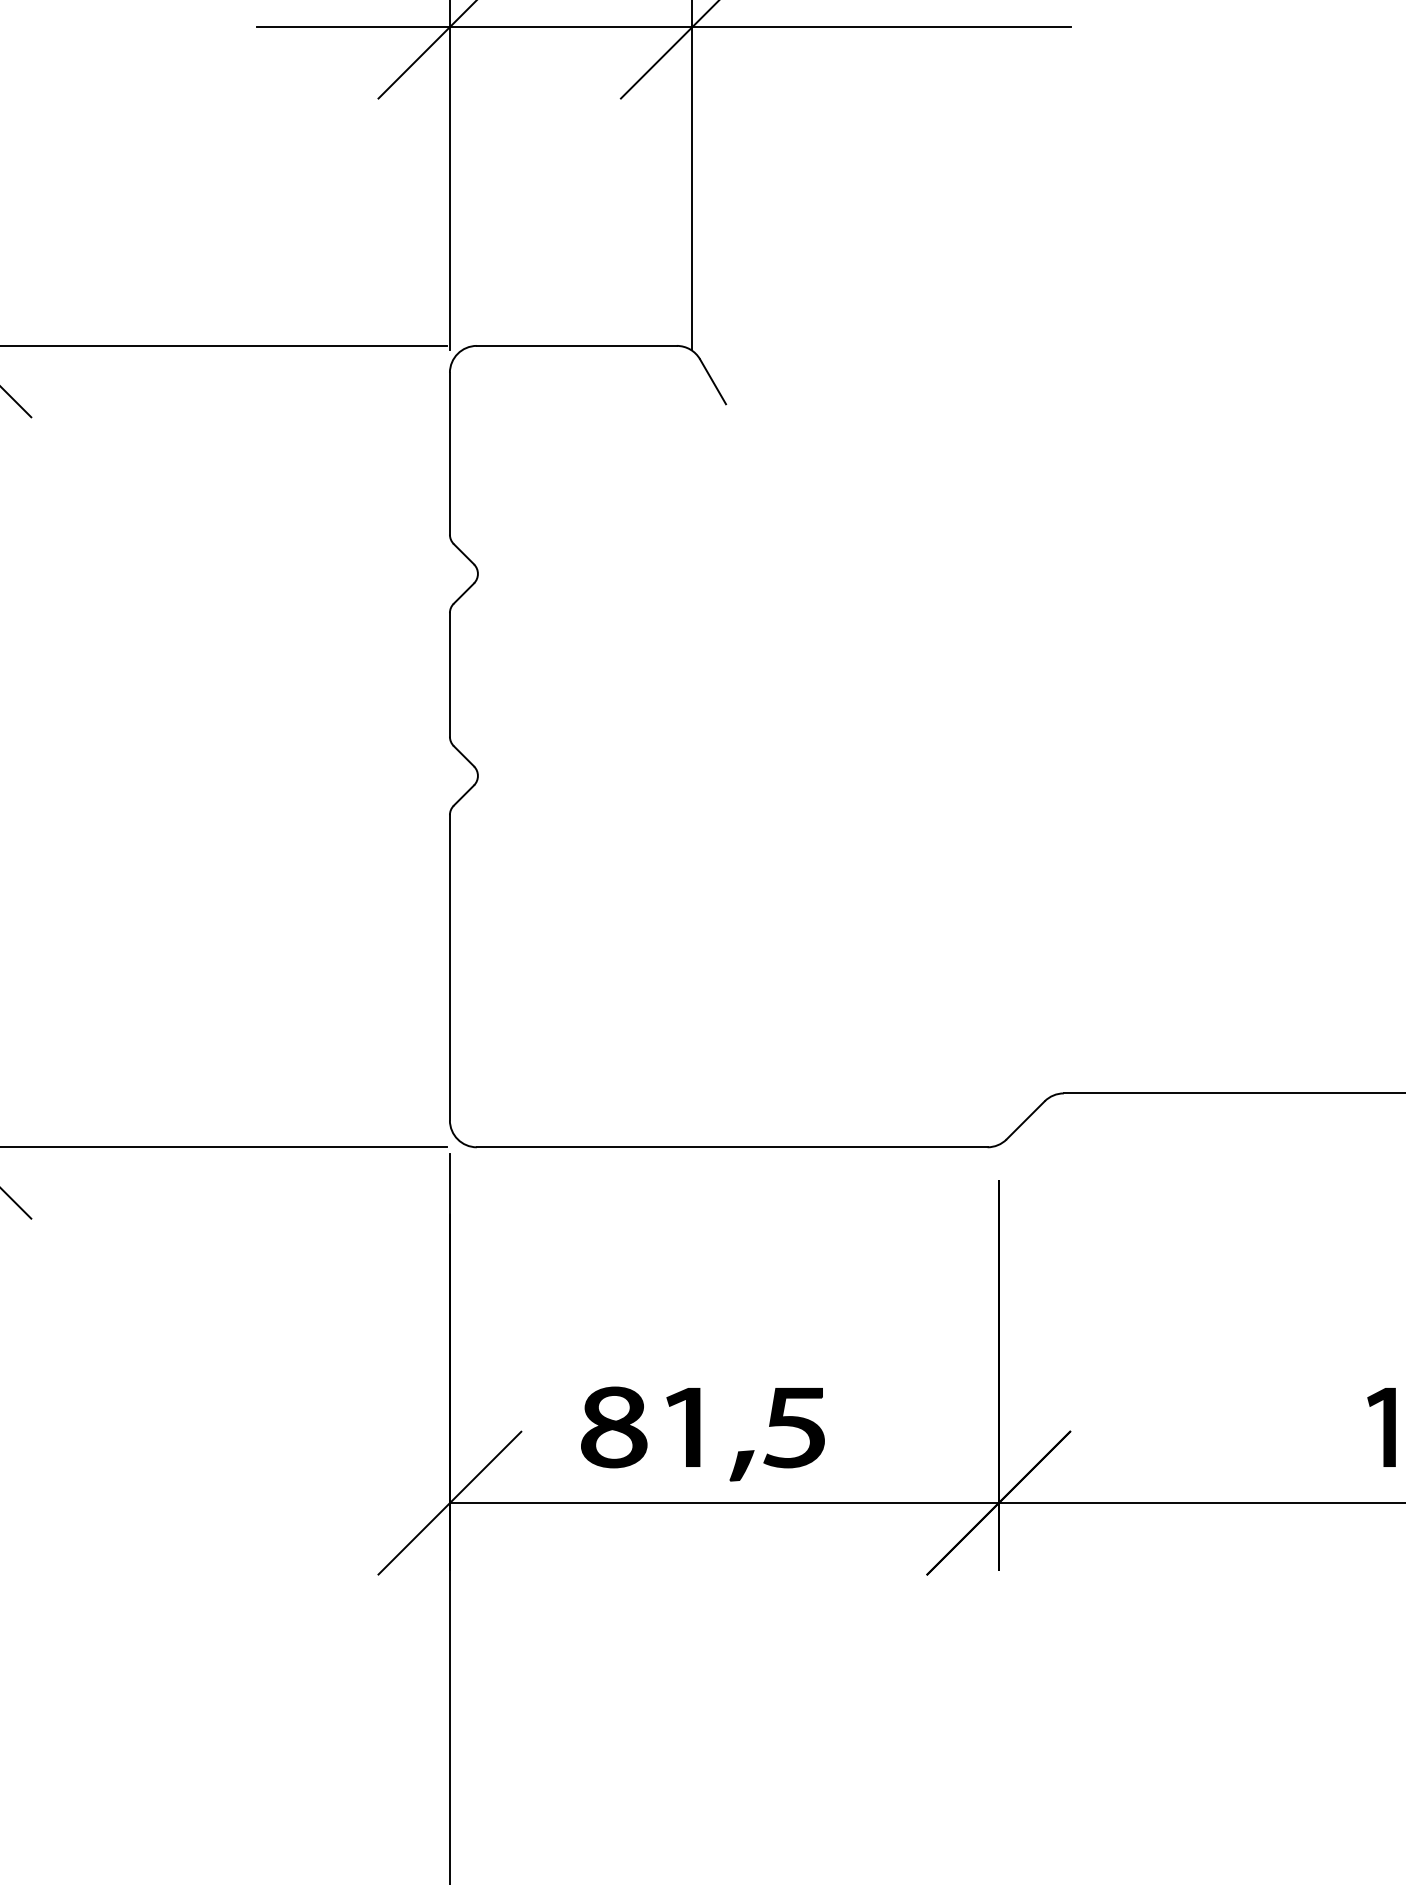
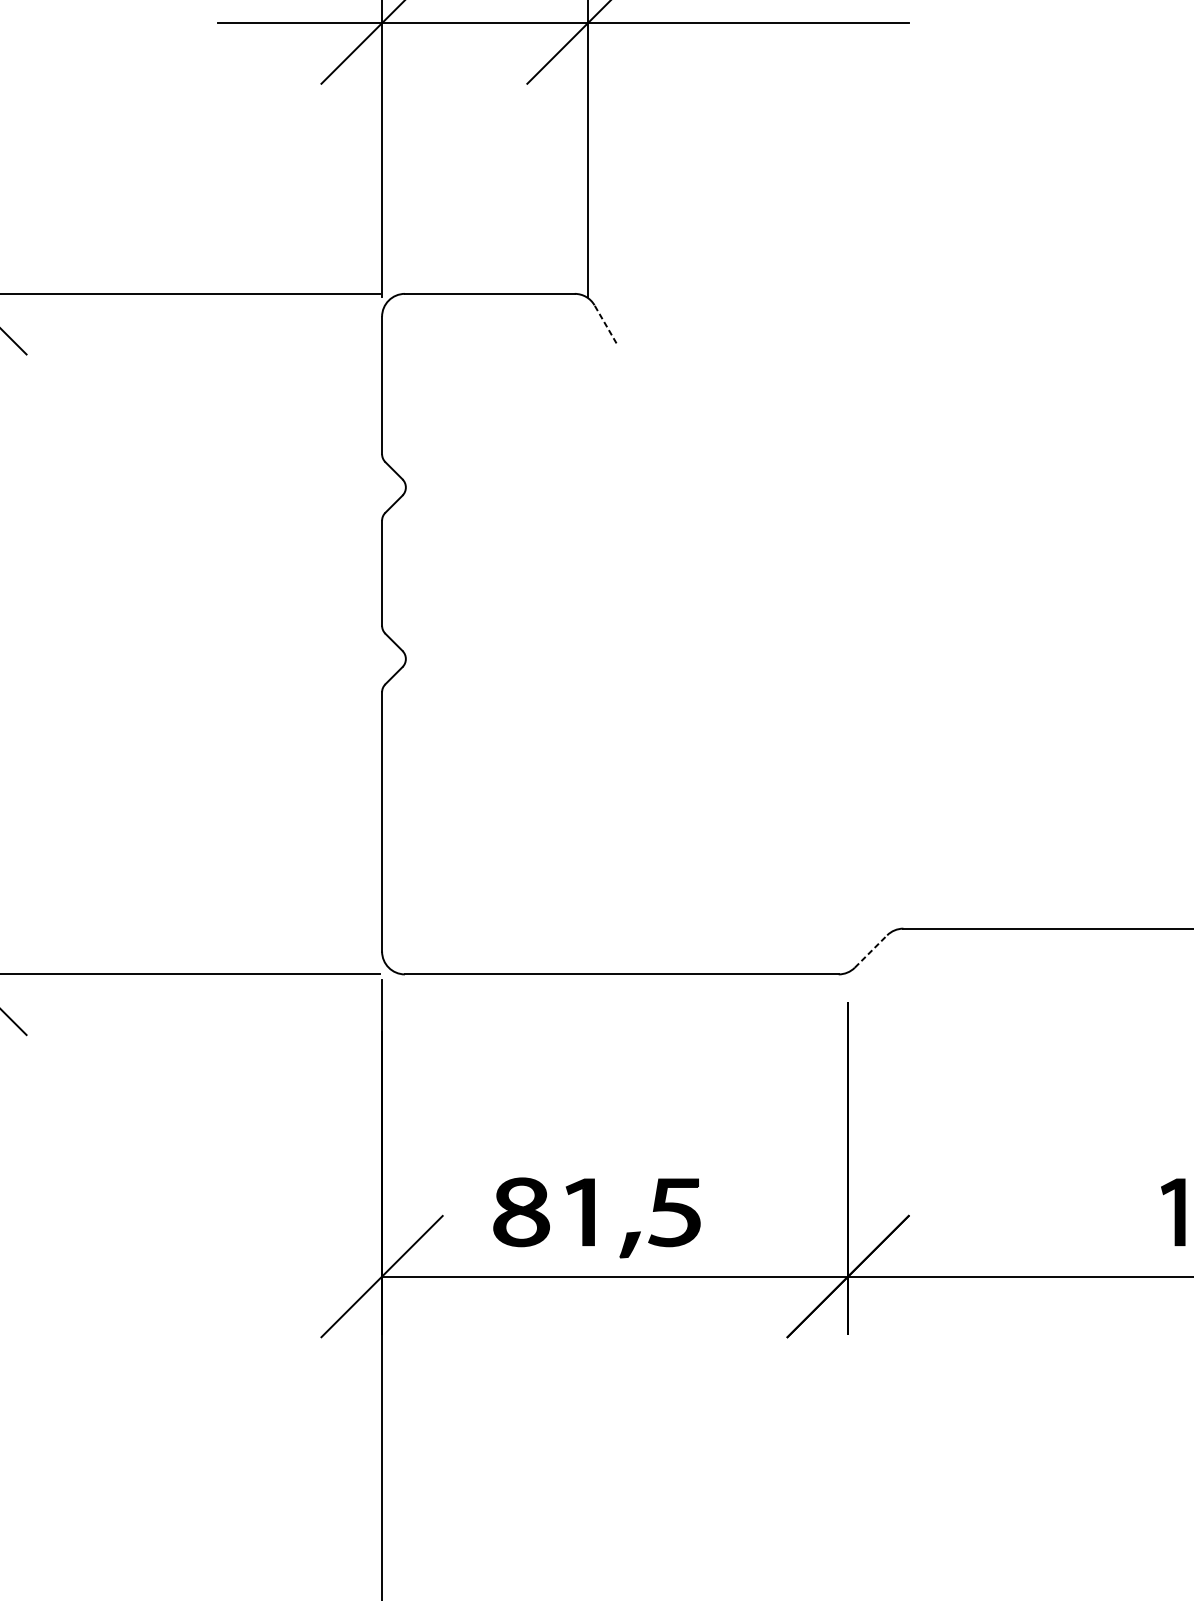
line: (713, 381) -> (605, 324), solid -> dashed
line: (1025, 1120) -> (870, 951), solid -> dashed

